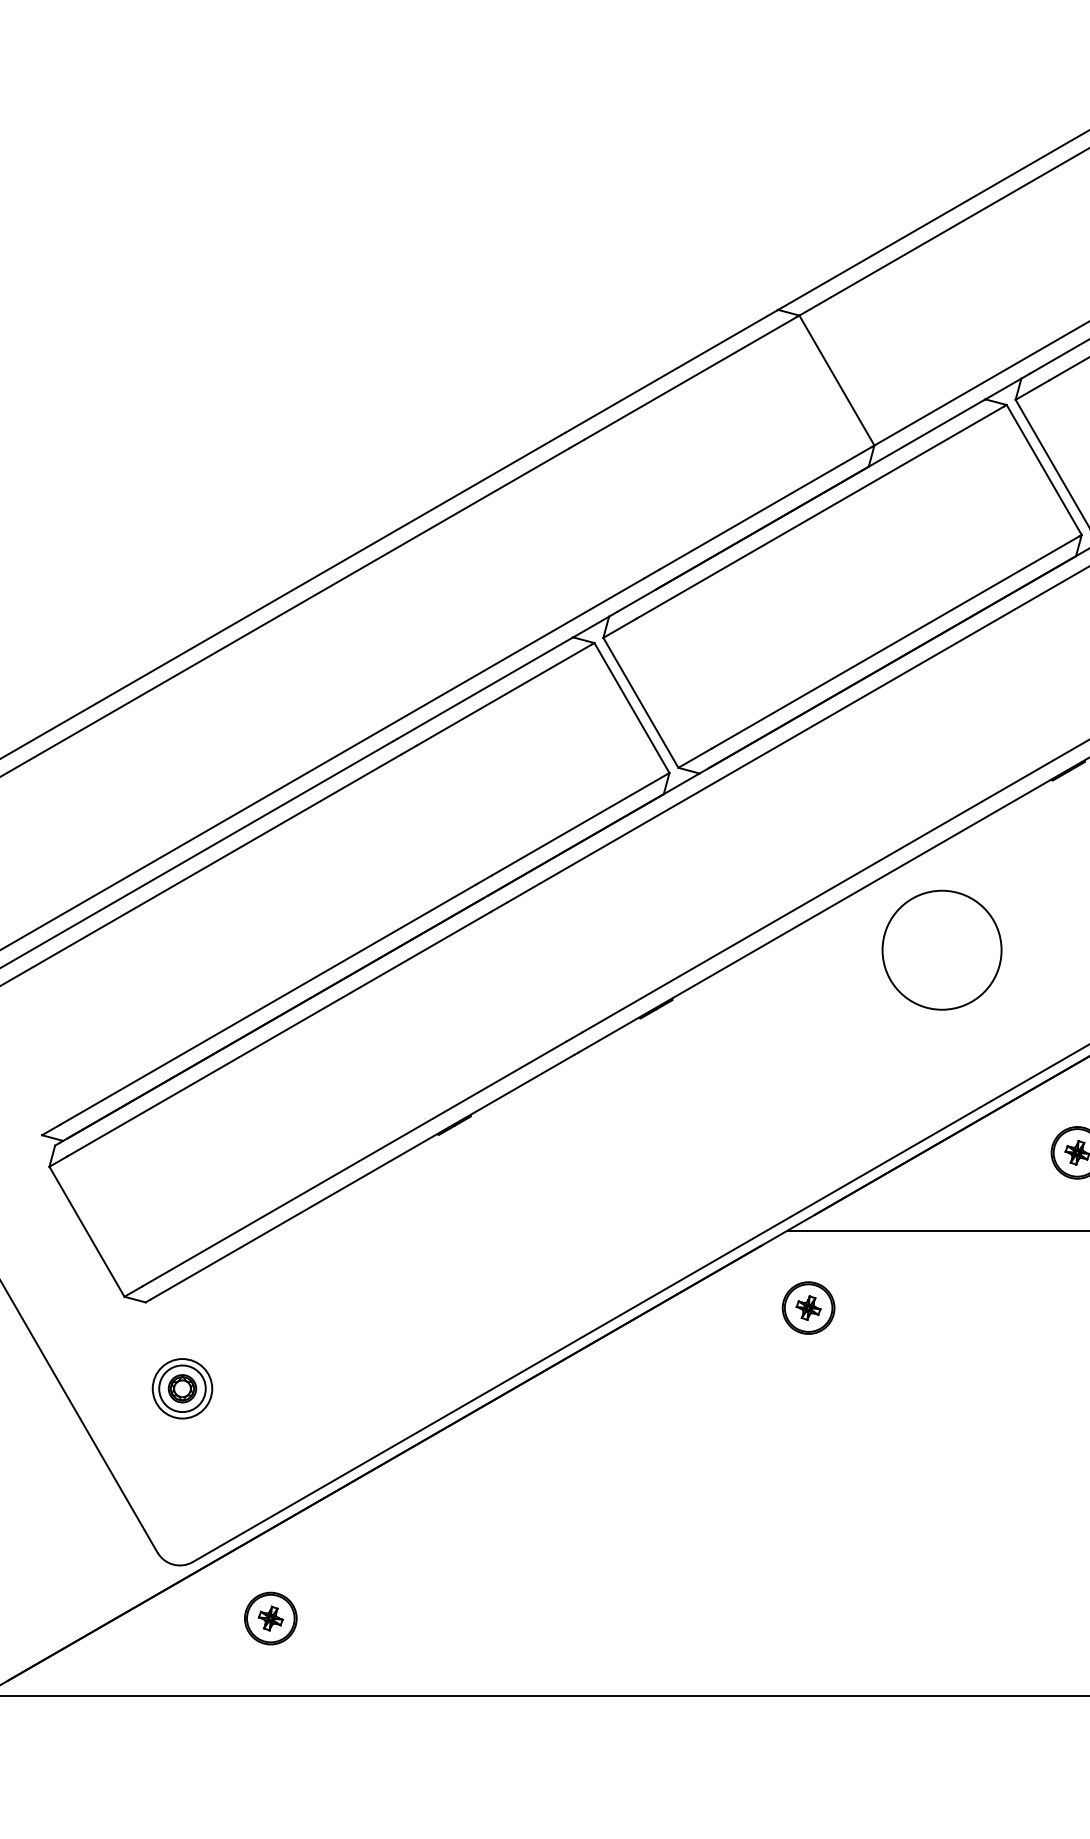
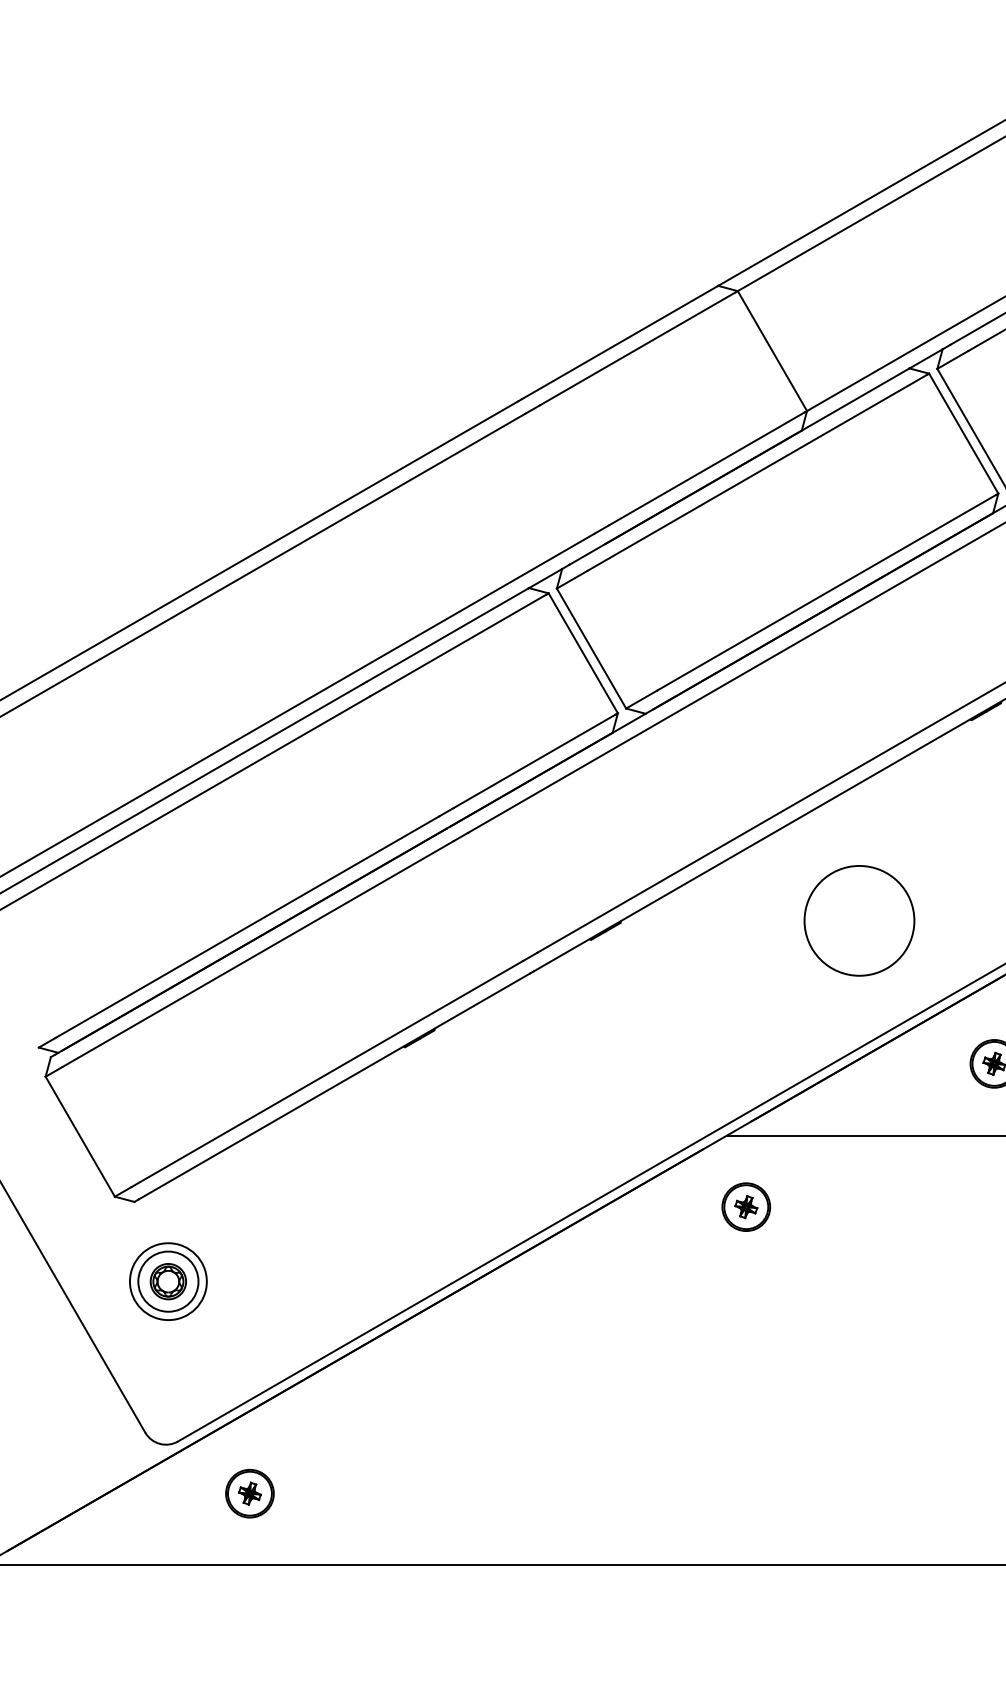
circle: (942, 949) -> (859, 920), moved
part: (182, 1388) -> (168, 1281), size x1.4

